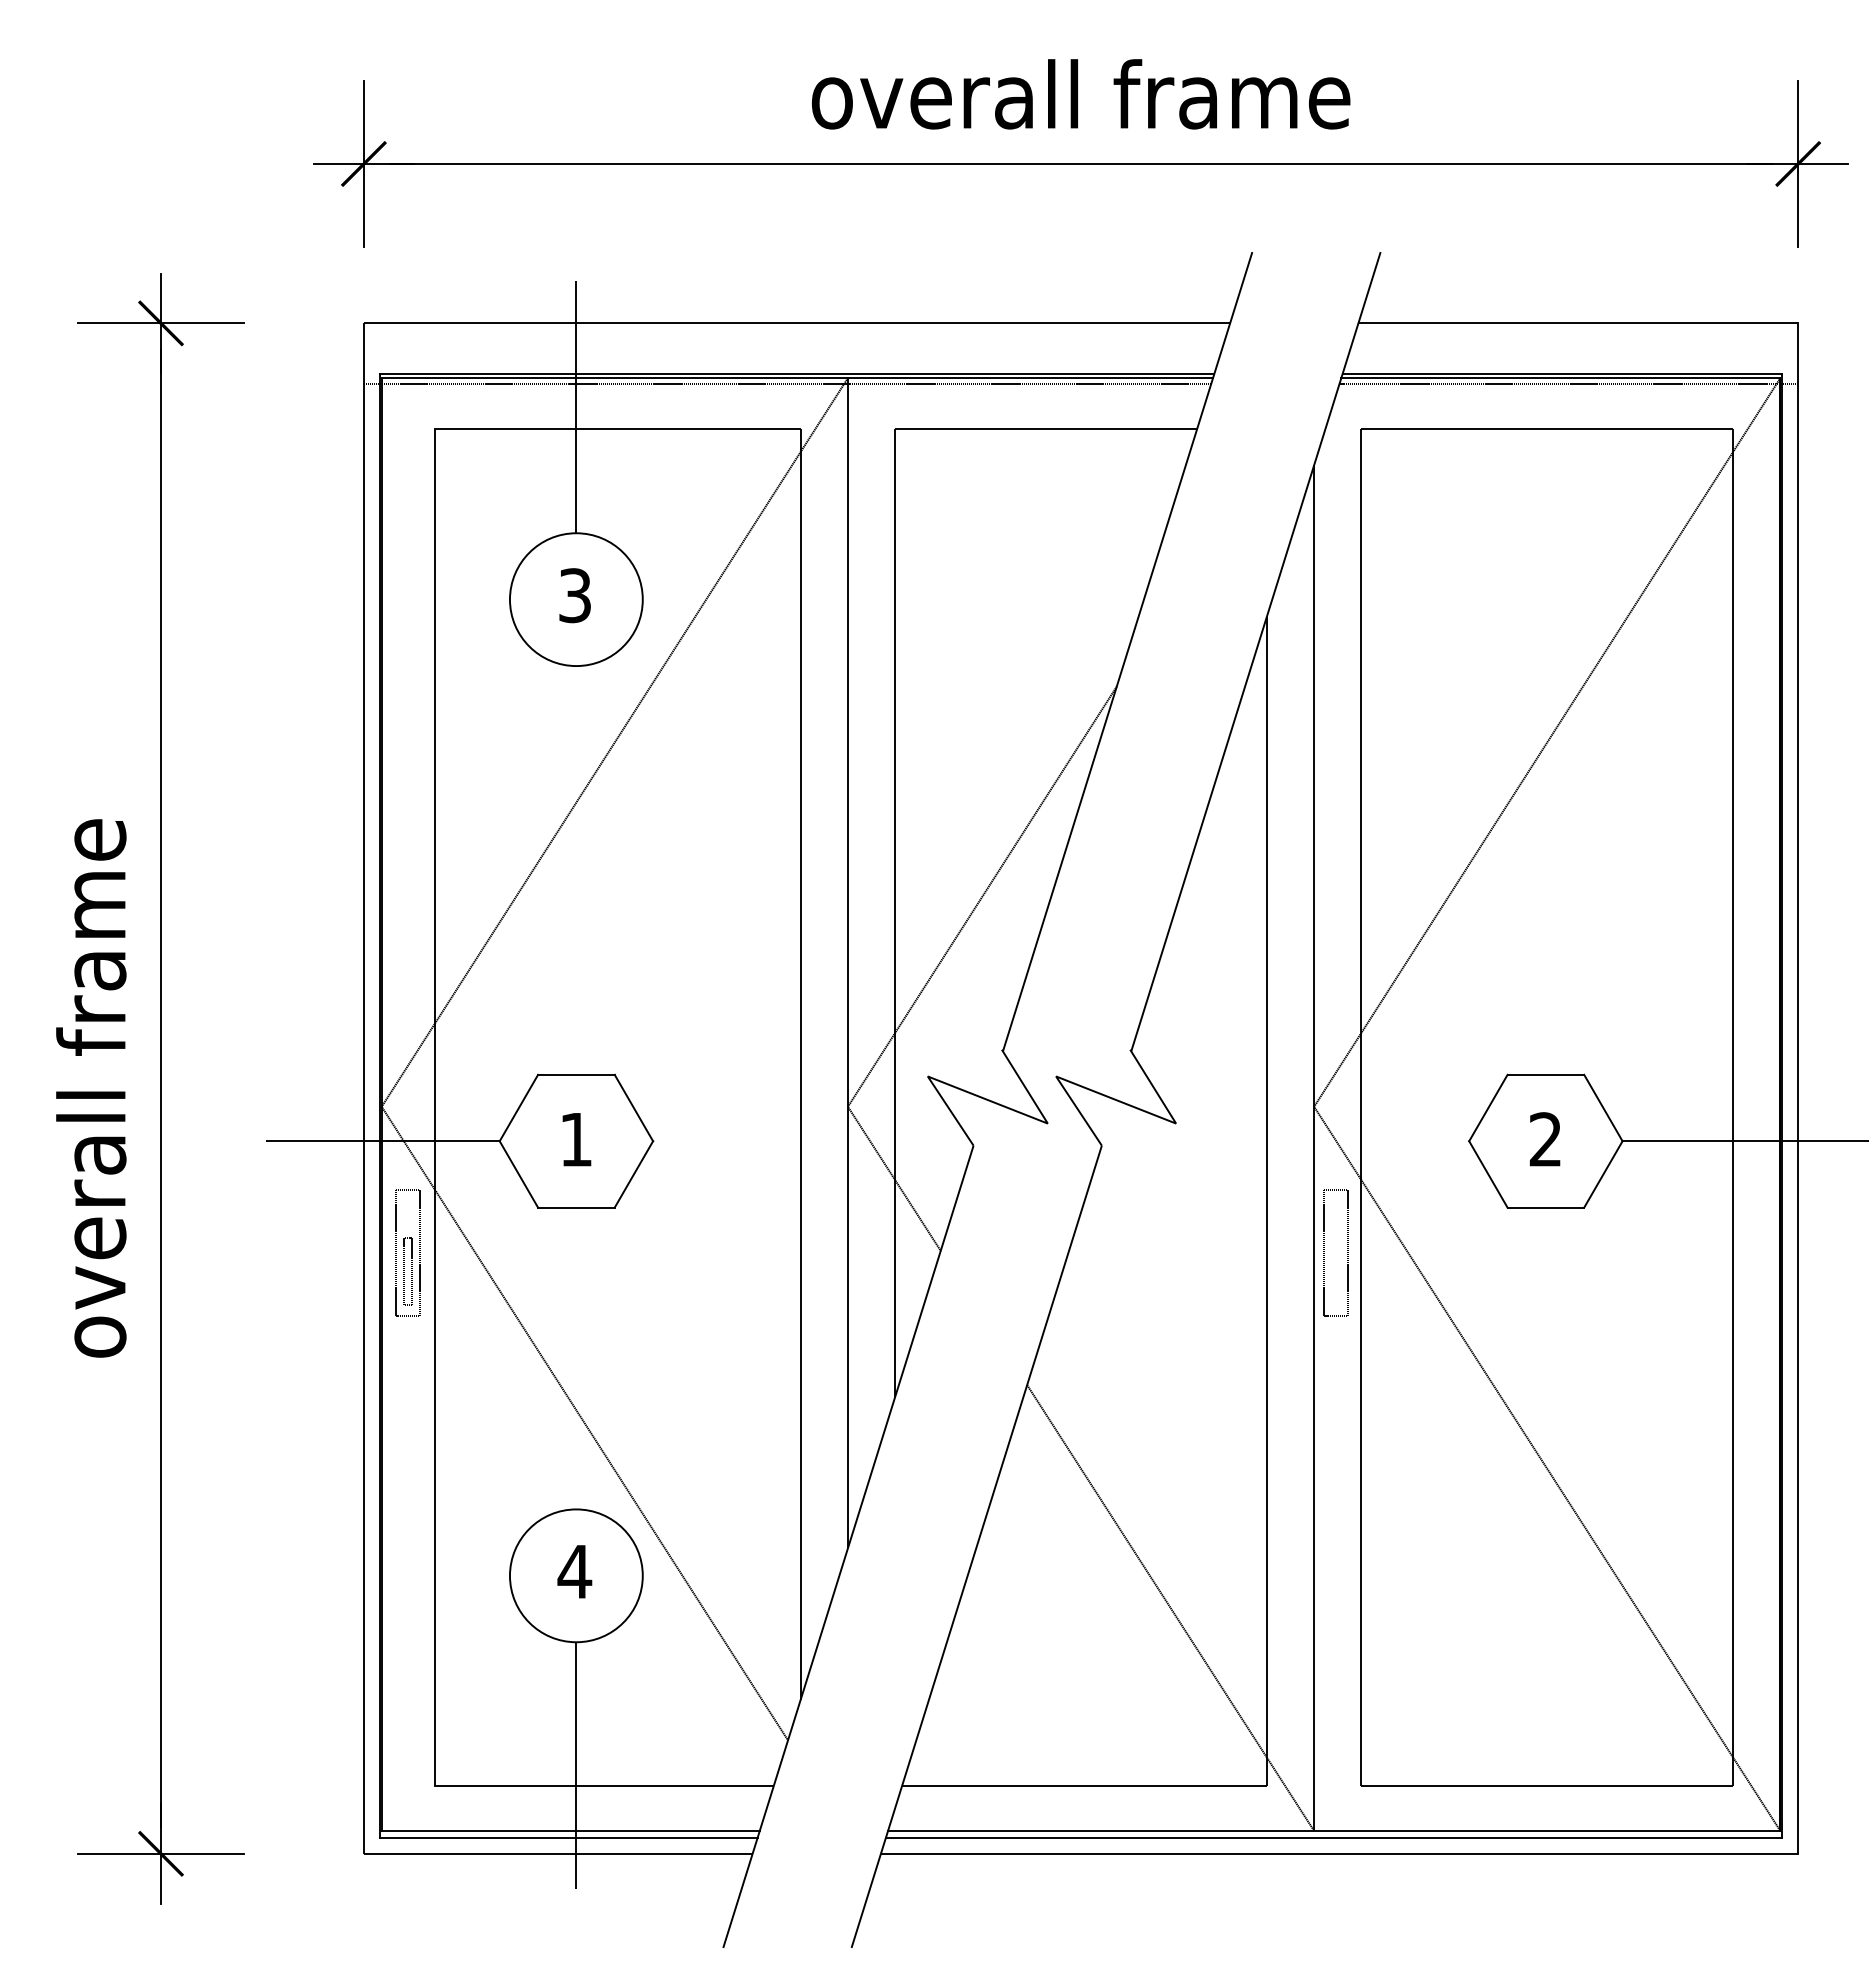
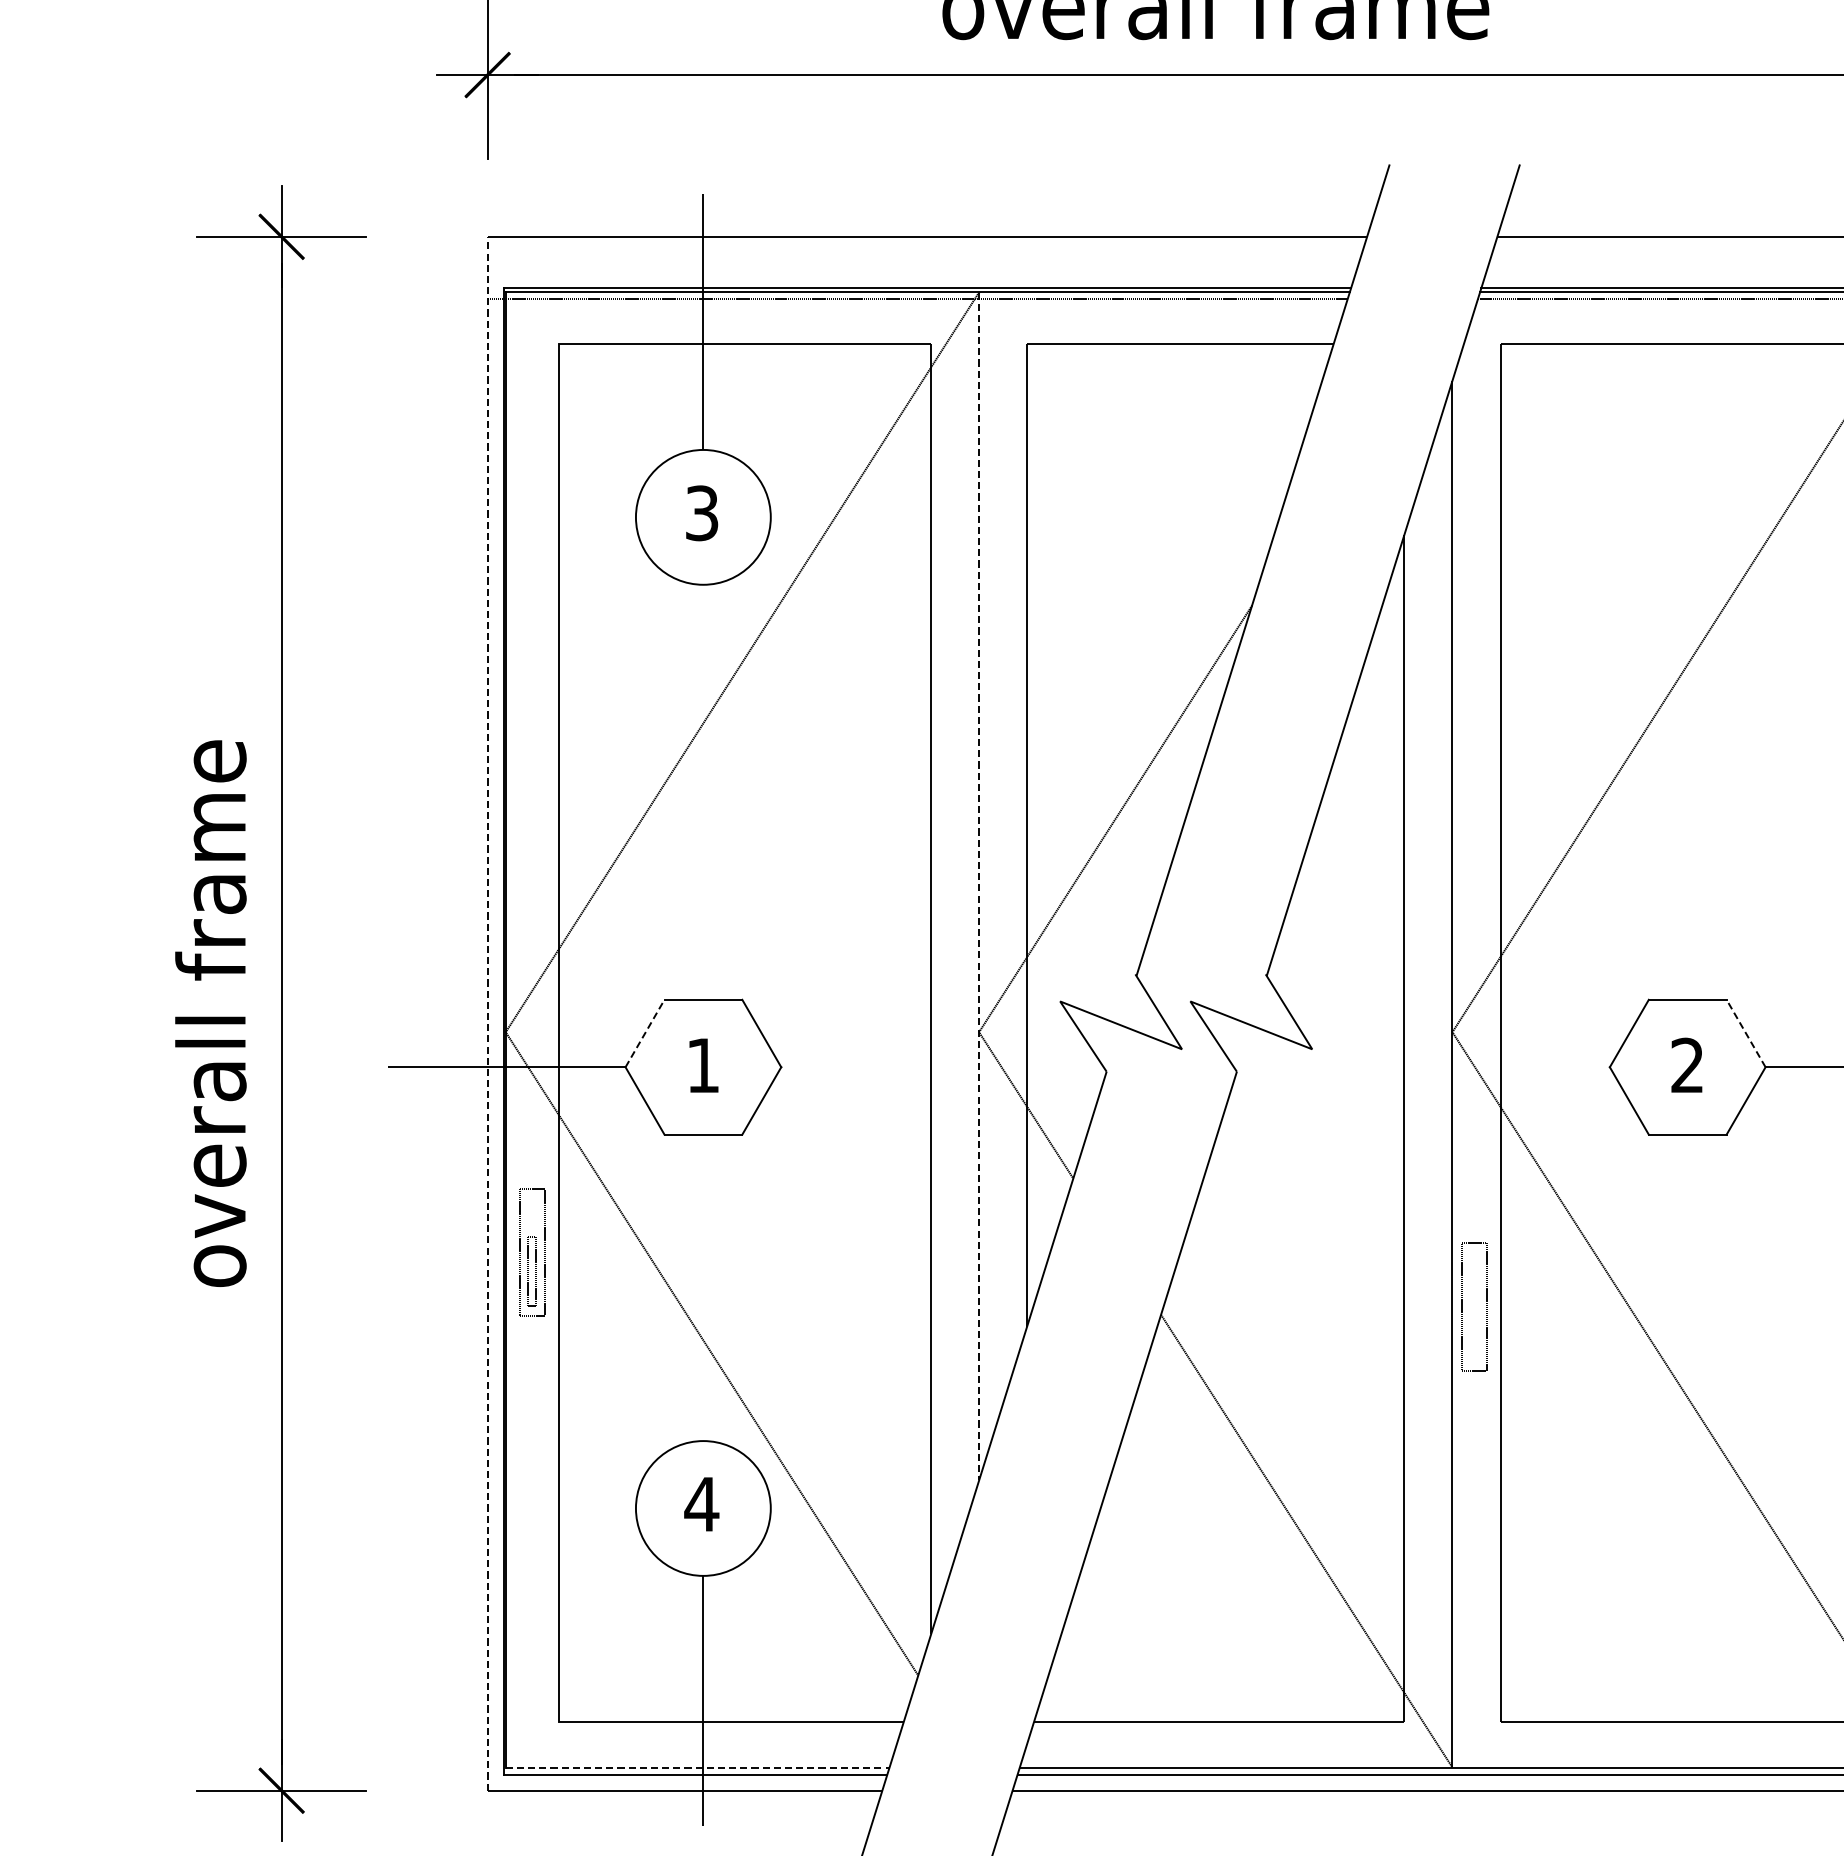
line: (847, 963) -> (978, 886), solid -> dashed
line: (363, 1088) -> (487, 1013), solid -> dashed
line: (519, 1107) -> (645, 1032), solid -> dashed
line: (1603, 1107) -> (1746, 1032), solid -> dashed
part: (1324, 1251) -> (1462, 1306), moved
part: (407, 1252) -> (531, 1252), moved
line: (571, 1830) -> (698, 1767), solid -> dashed

